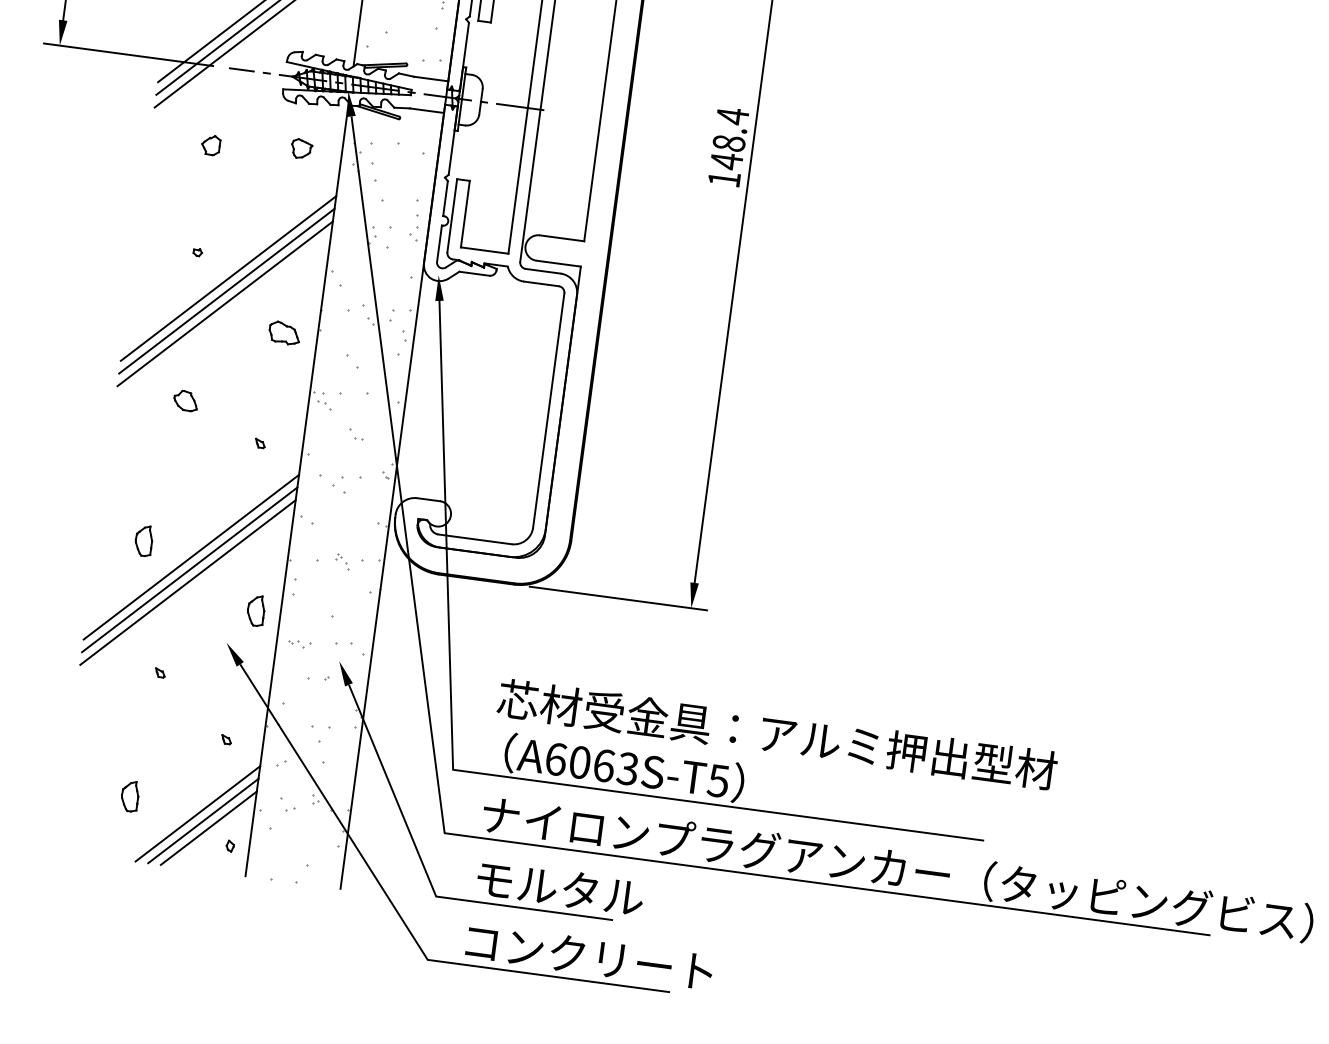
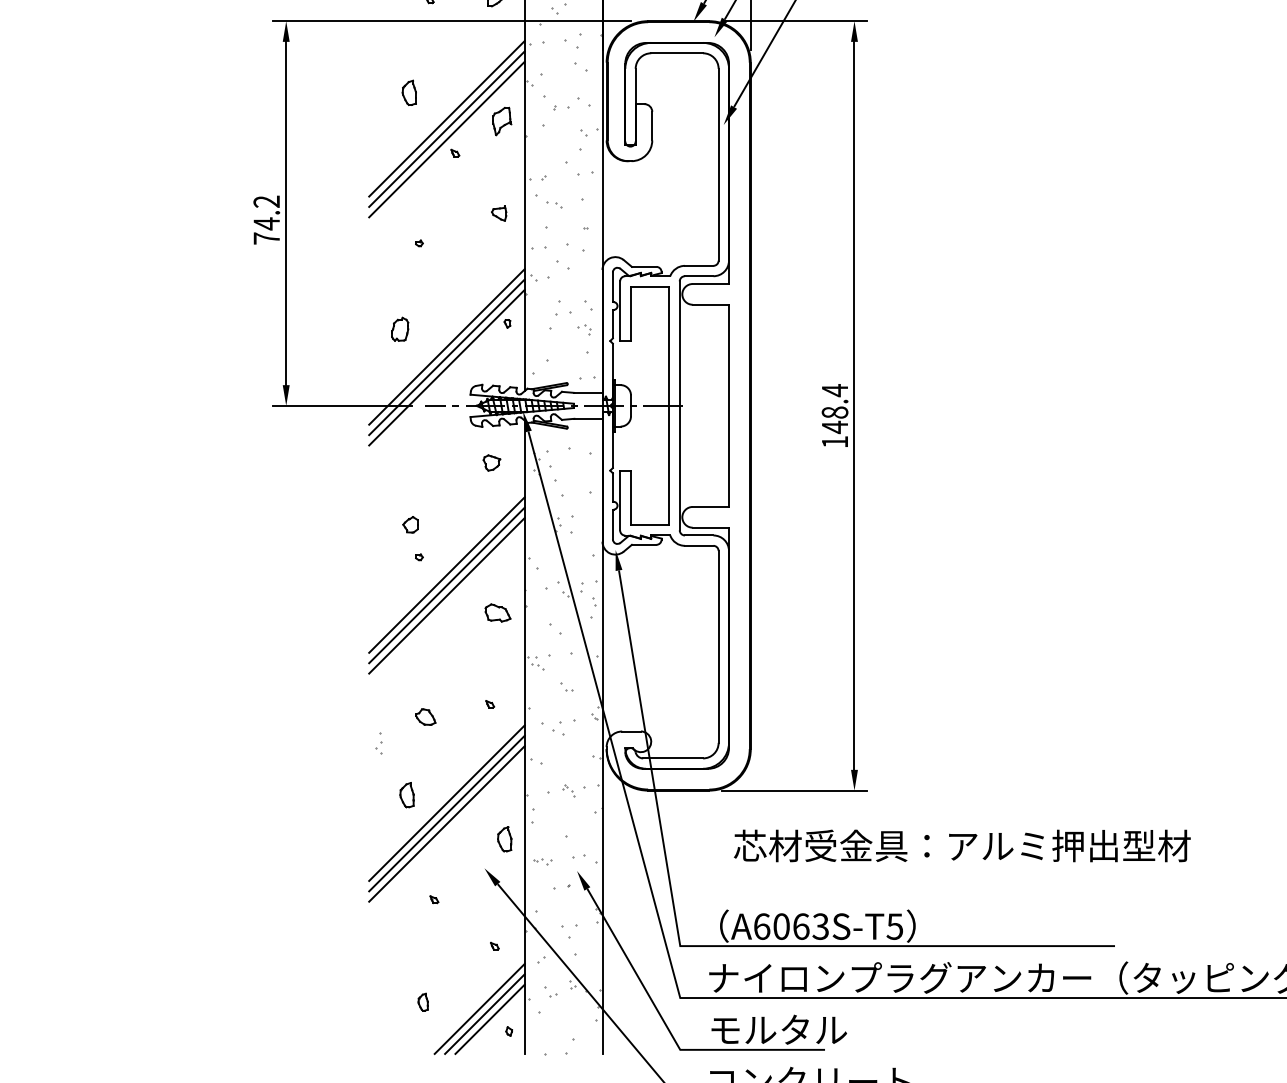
part: (211, 144) -> (410, 524), moved
part: (413, 227) -> (378, 743), moved
part: (185, 400) -> (425, 716), moved
text: (777, 734) -> (962, 845), moved
part: (129, 796) -> (422, 1002), size x0.7

